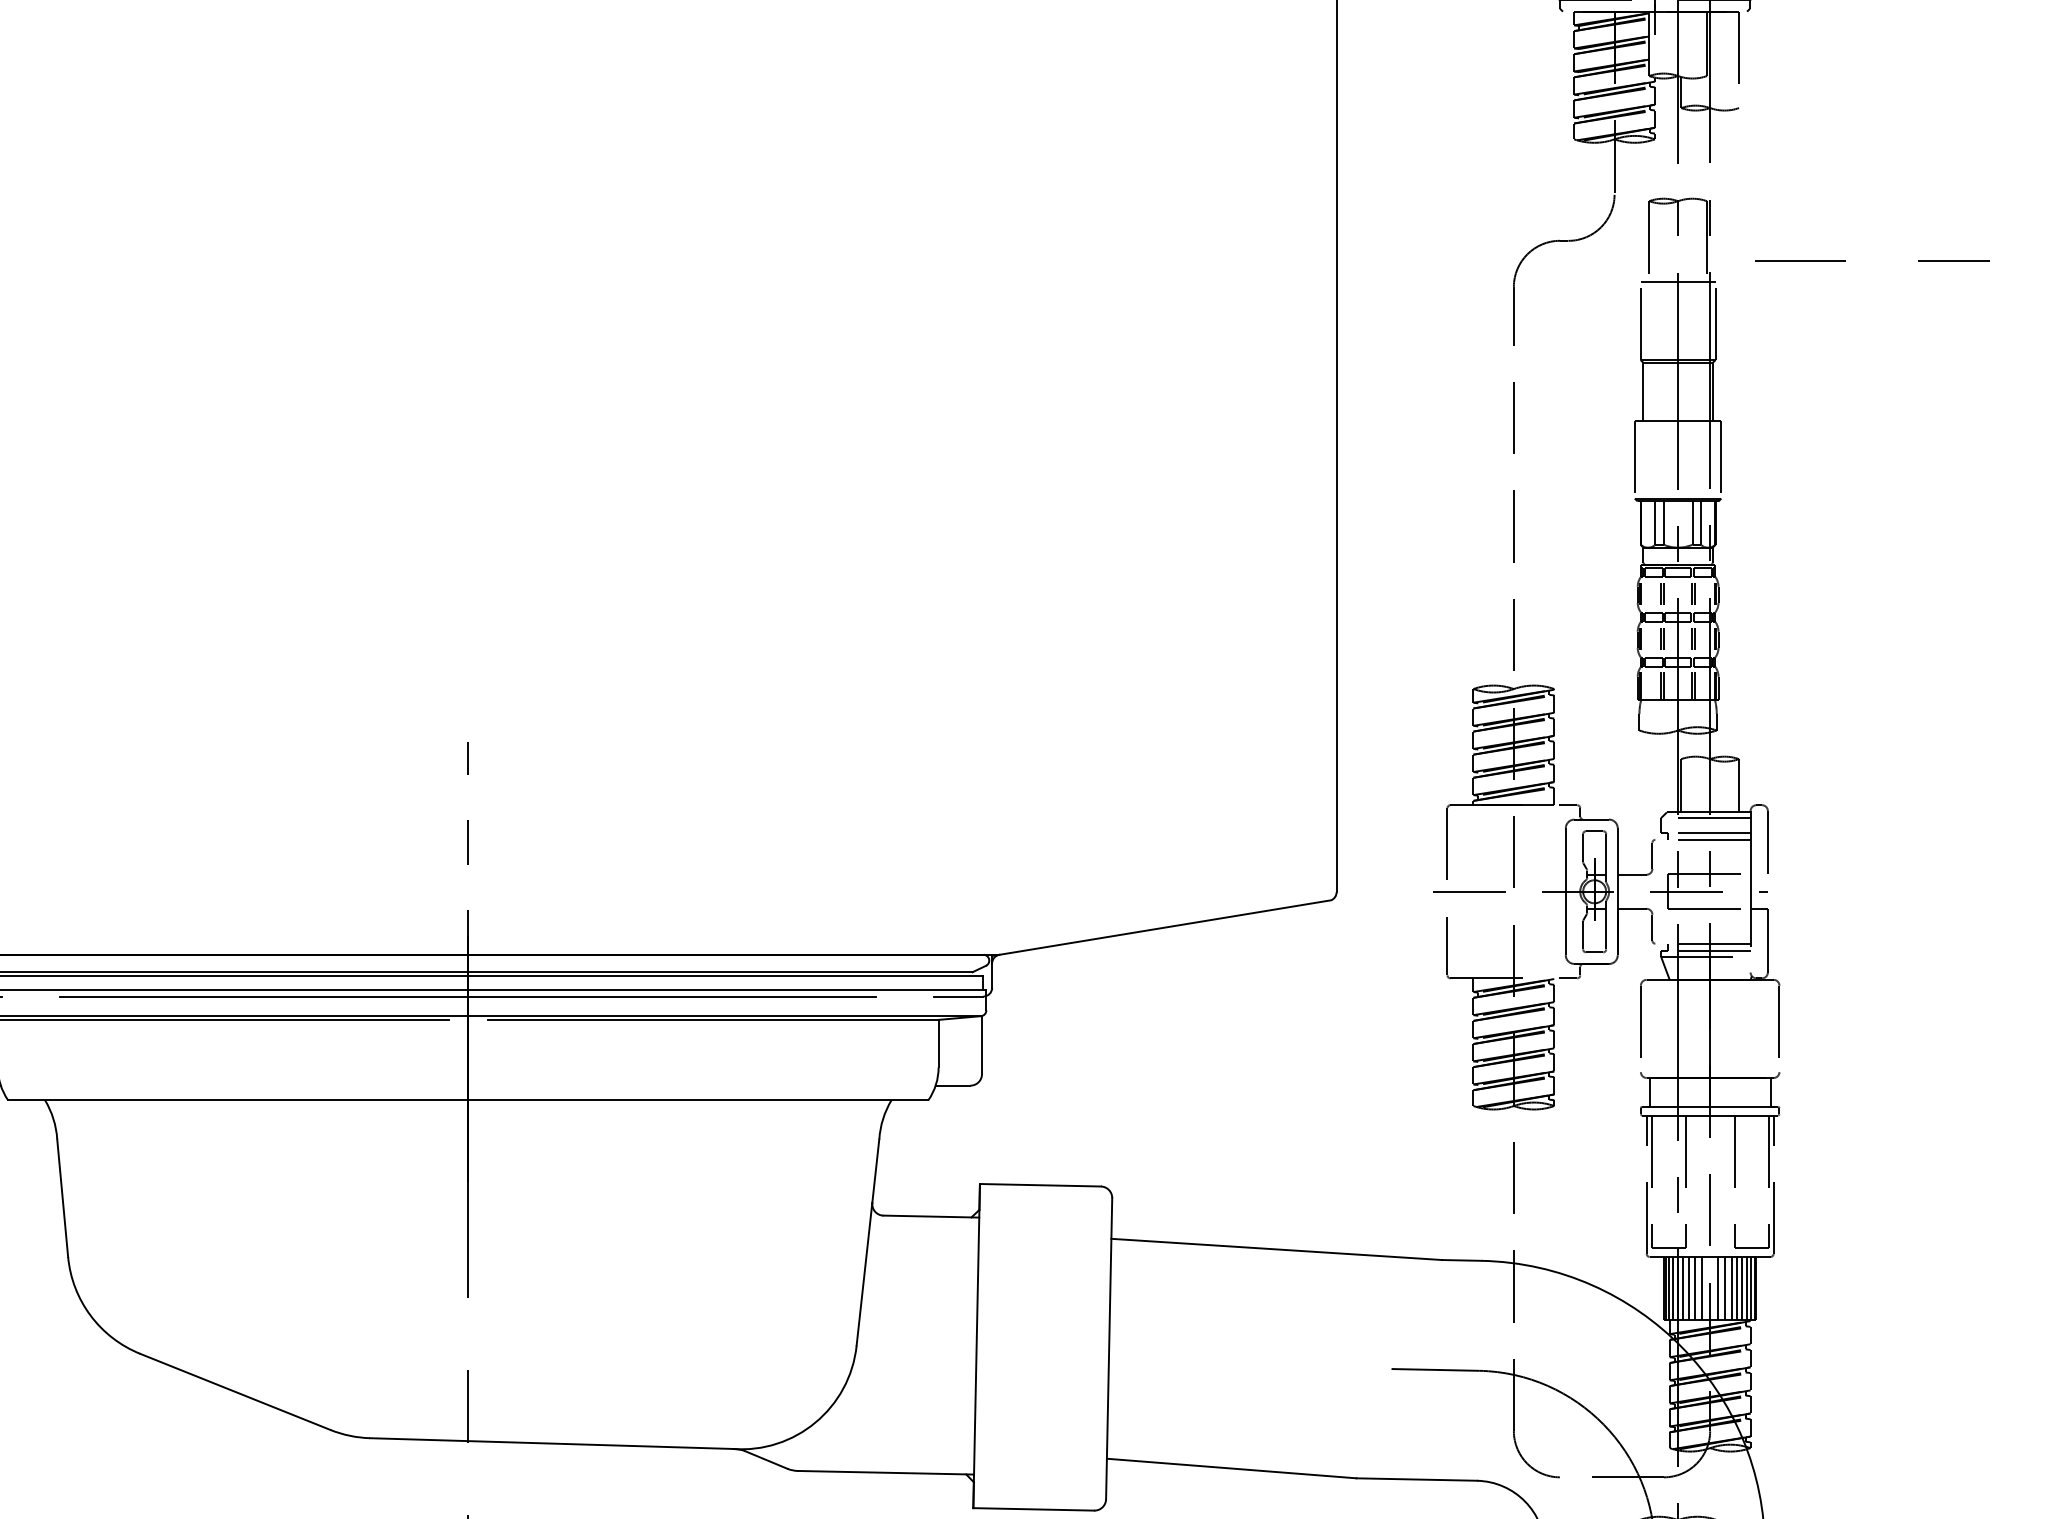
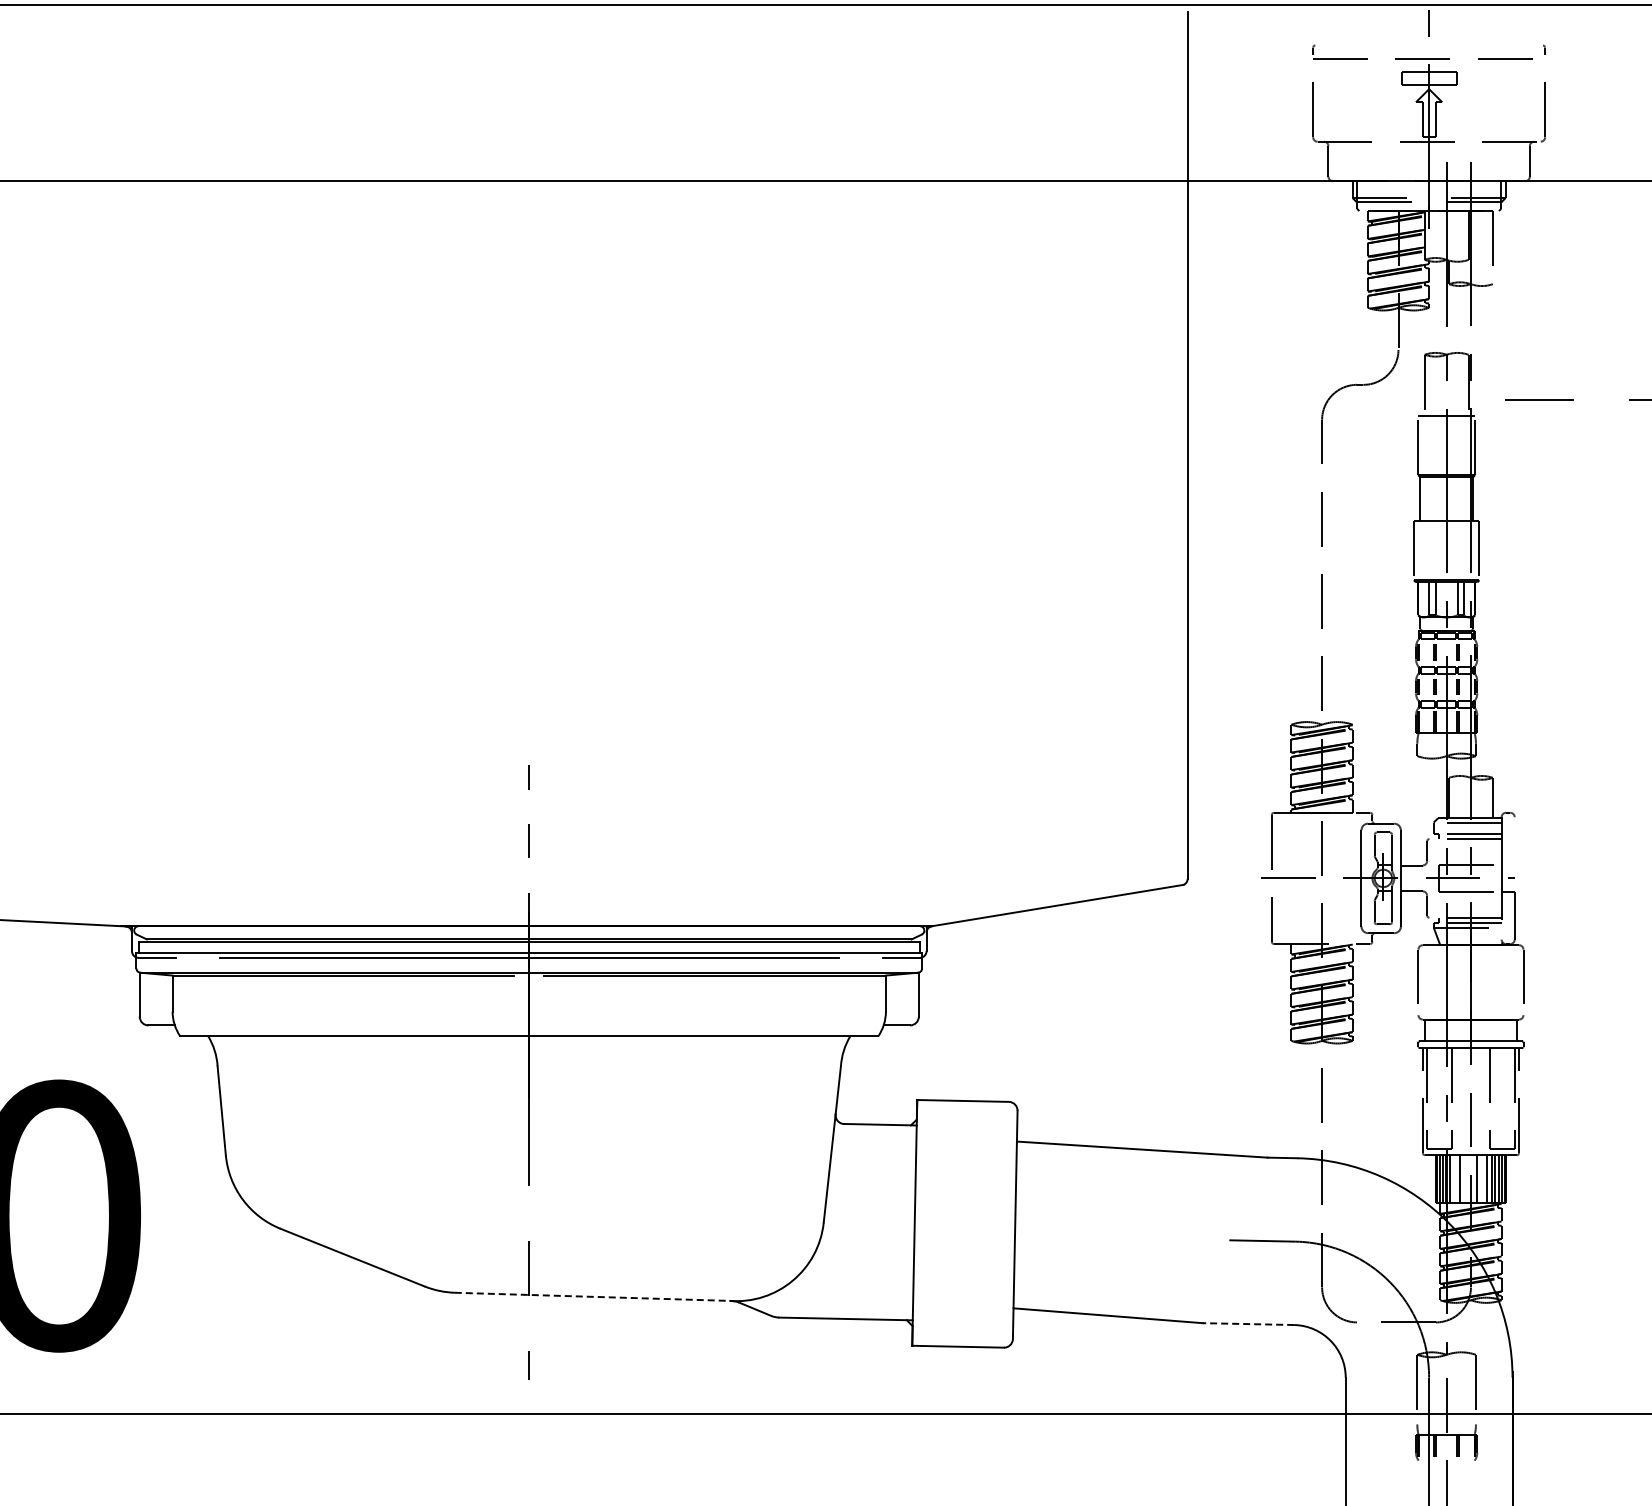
line: (1767, 843) -> (1514, 841), removed
line: (1688, 1288) -> (1454, 1179), removed
line: (1701, 1288) -> (1464, 1179), removed
line: (1725, 1288) -> (1482, 1179), removed
line: (552, 1443) -> (593, 1296), solid -> dashed
line: (1416, 1480) -> (1248, 1324), solid -> dashed

